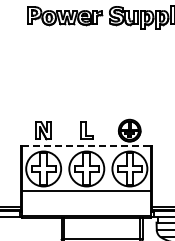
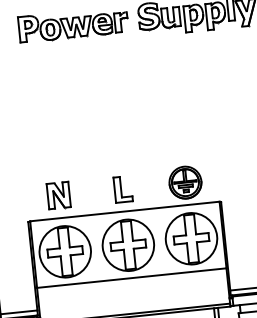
line: (86, 145) -> (124, 210), dashed -> solid

